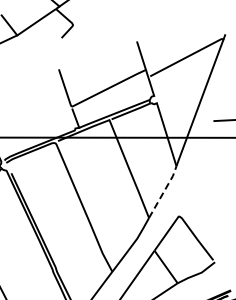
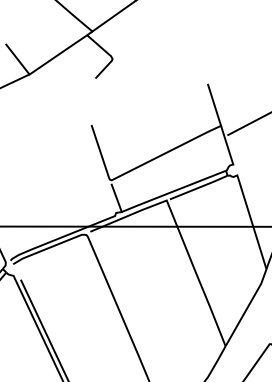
line: (164, 191) -> (248, 306), dashed -> solid

